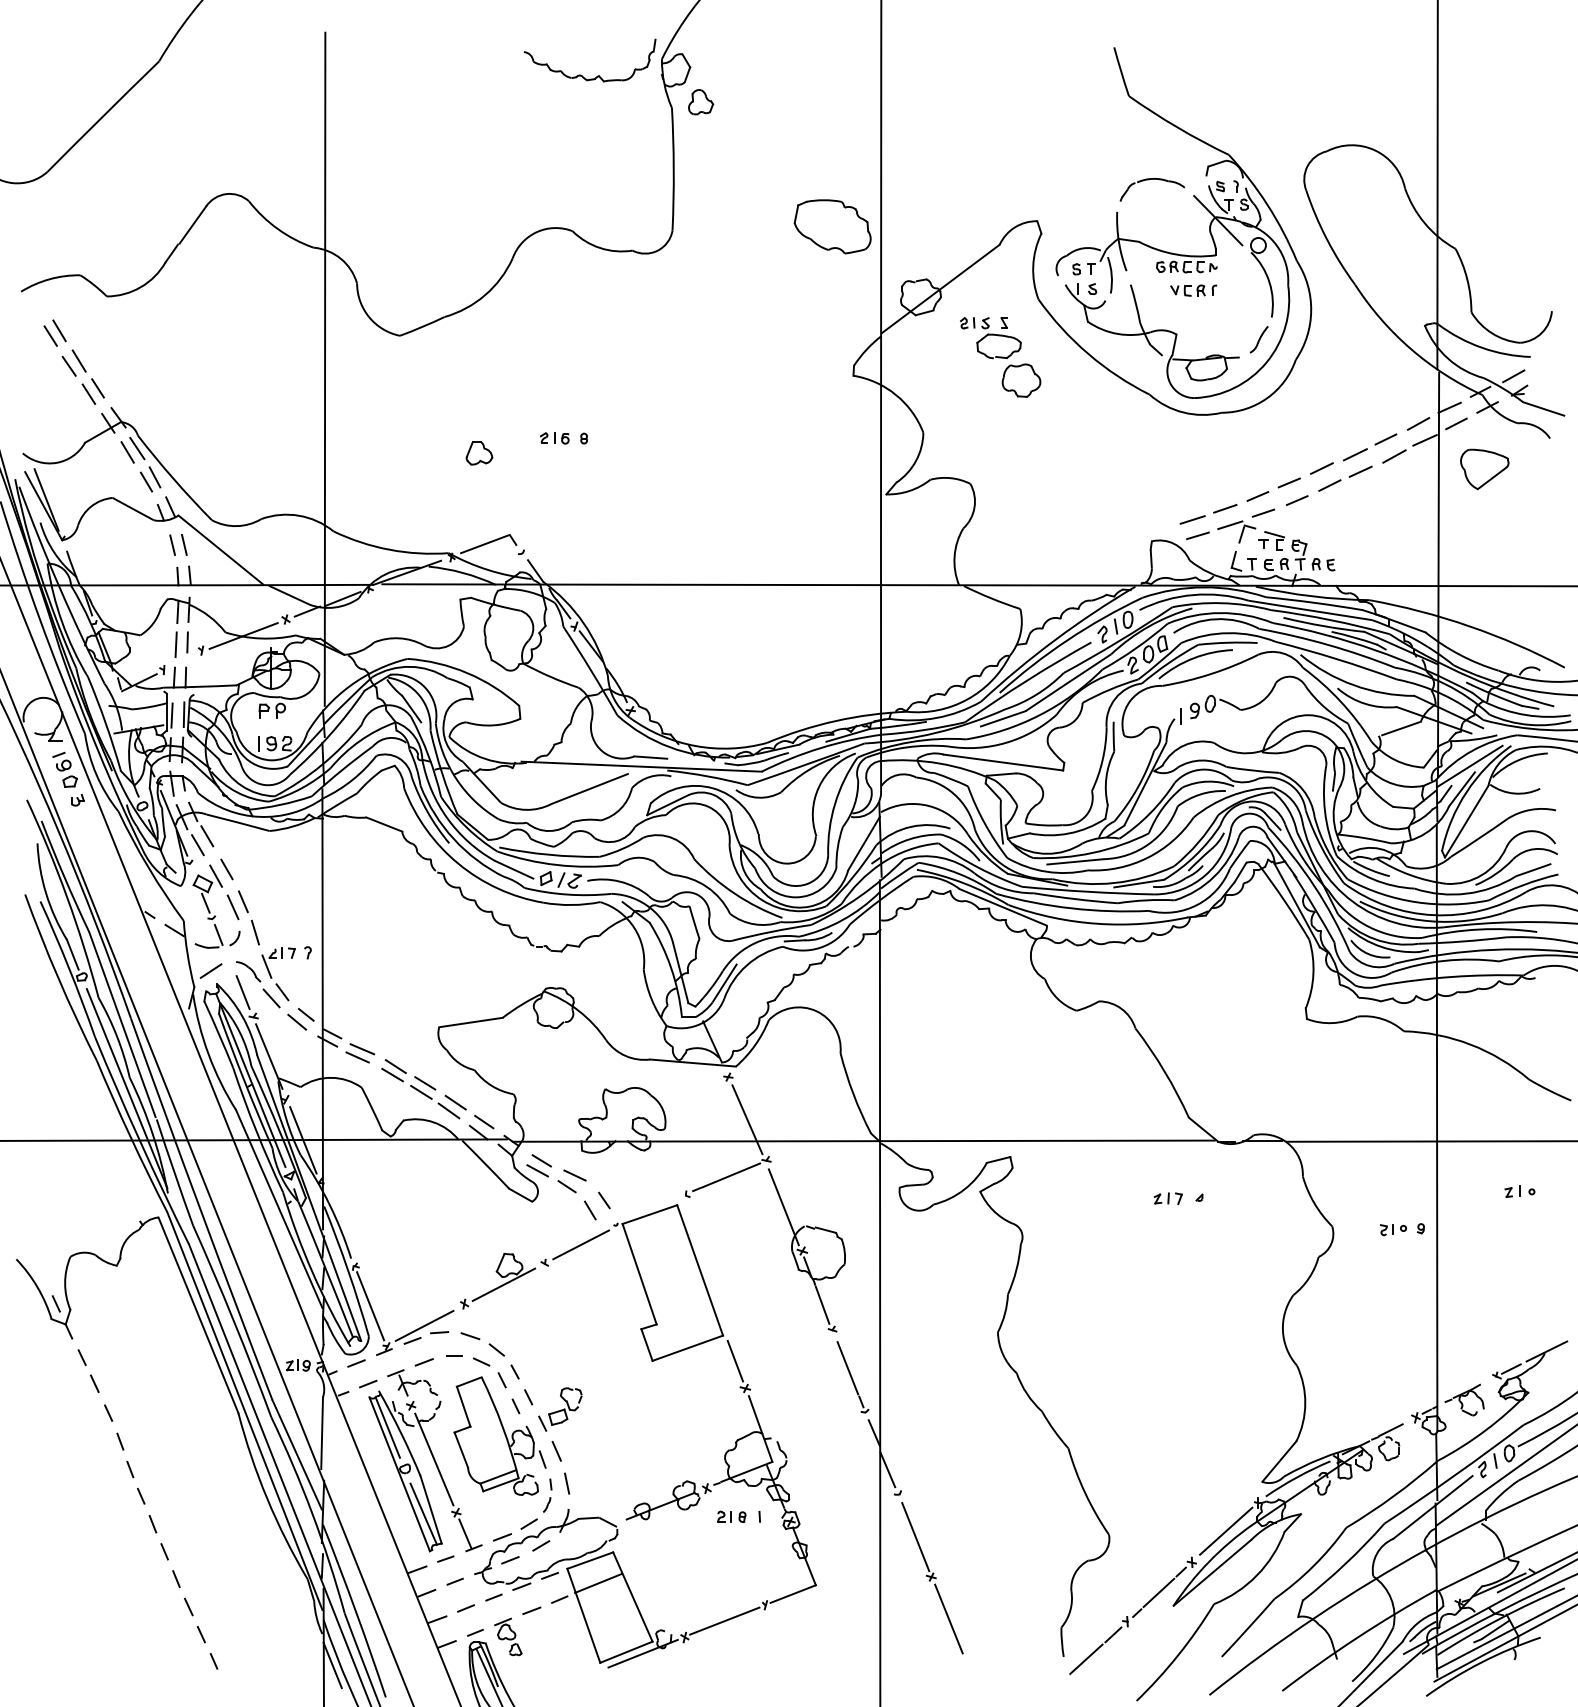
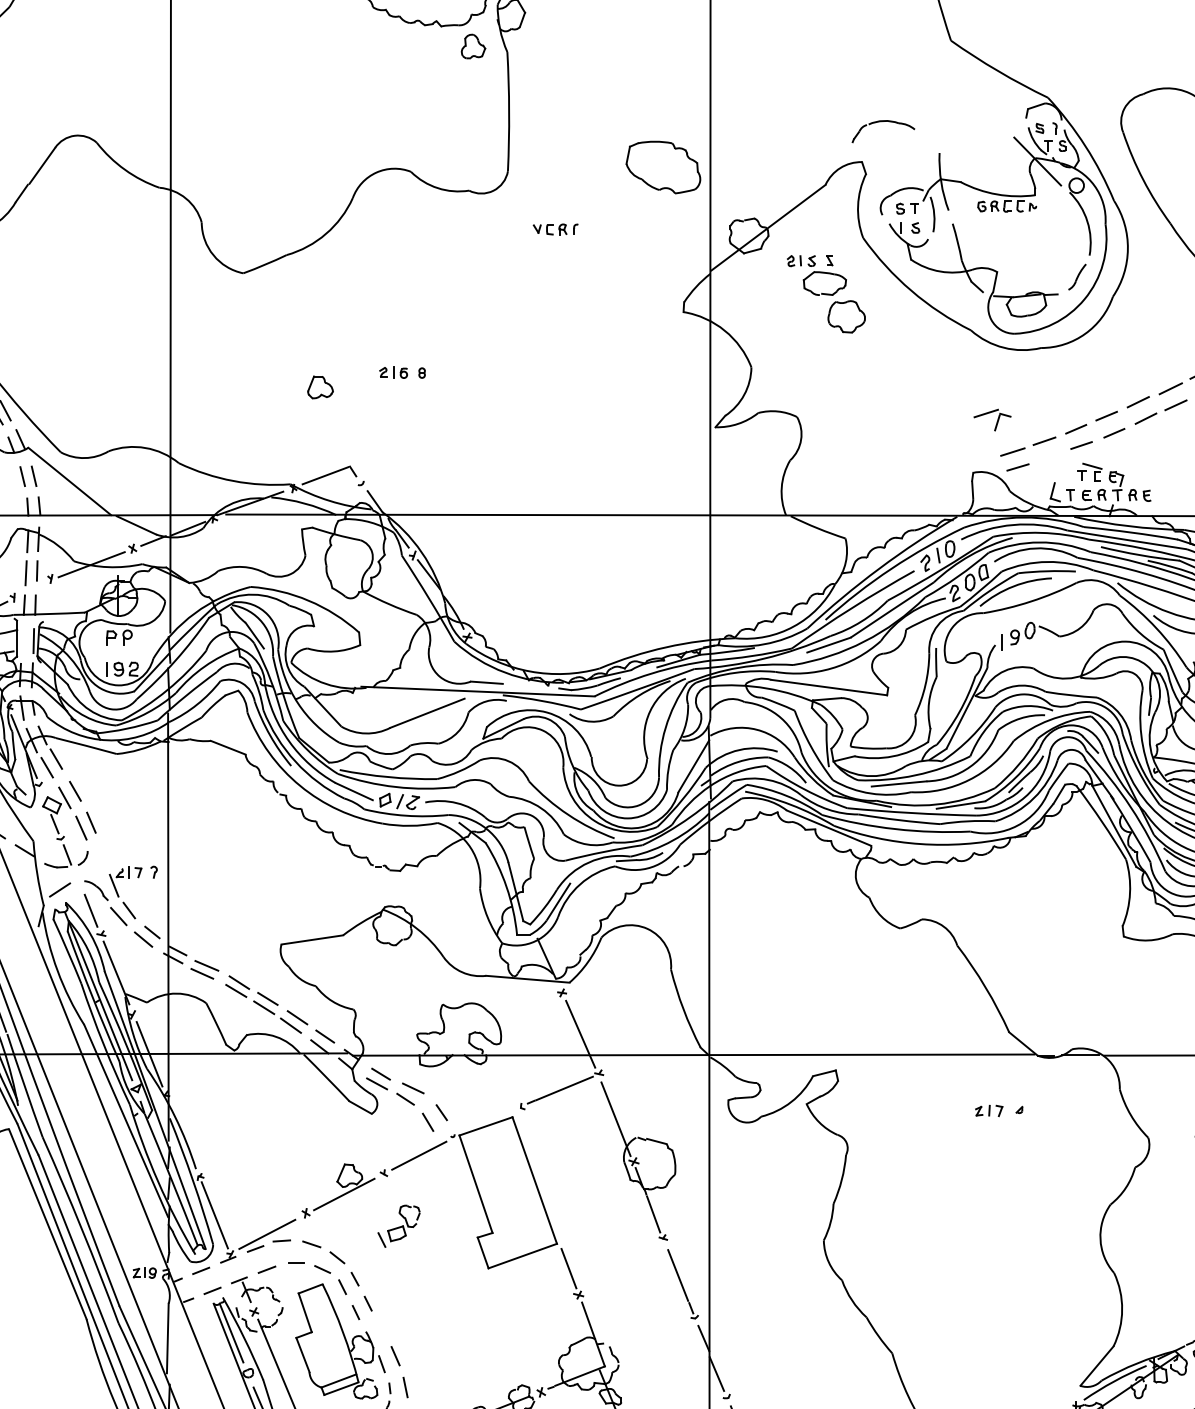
part: (701, 102) -> (473, 46), moved
part: (1148, 180) -> (879, 122), moved
part: (1193, 290) -> (555, 229), moved
part: (1236, 531) -> (992, 419), moved
line: (171, 715) -> (21, 641), removed
line: (254, 932) -> (102, 852), removed
part: (560, 1409) -> (399, 1226), moved

